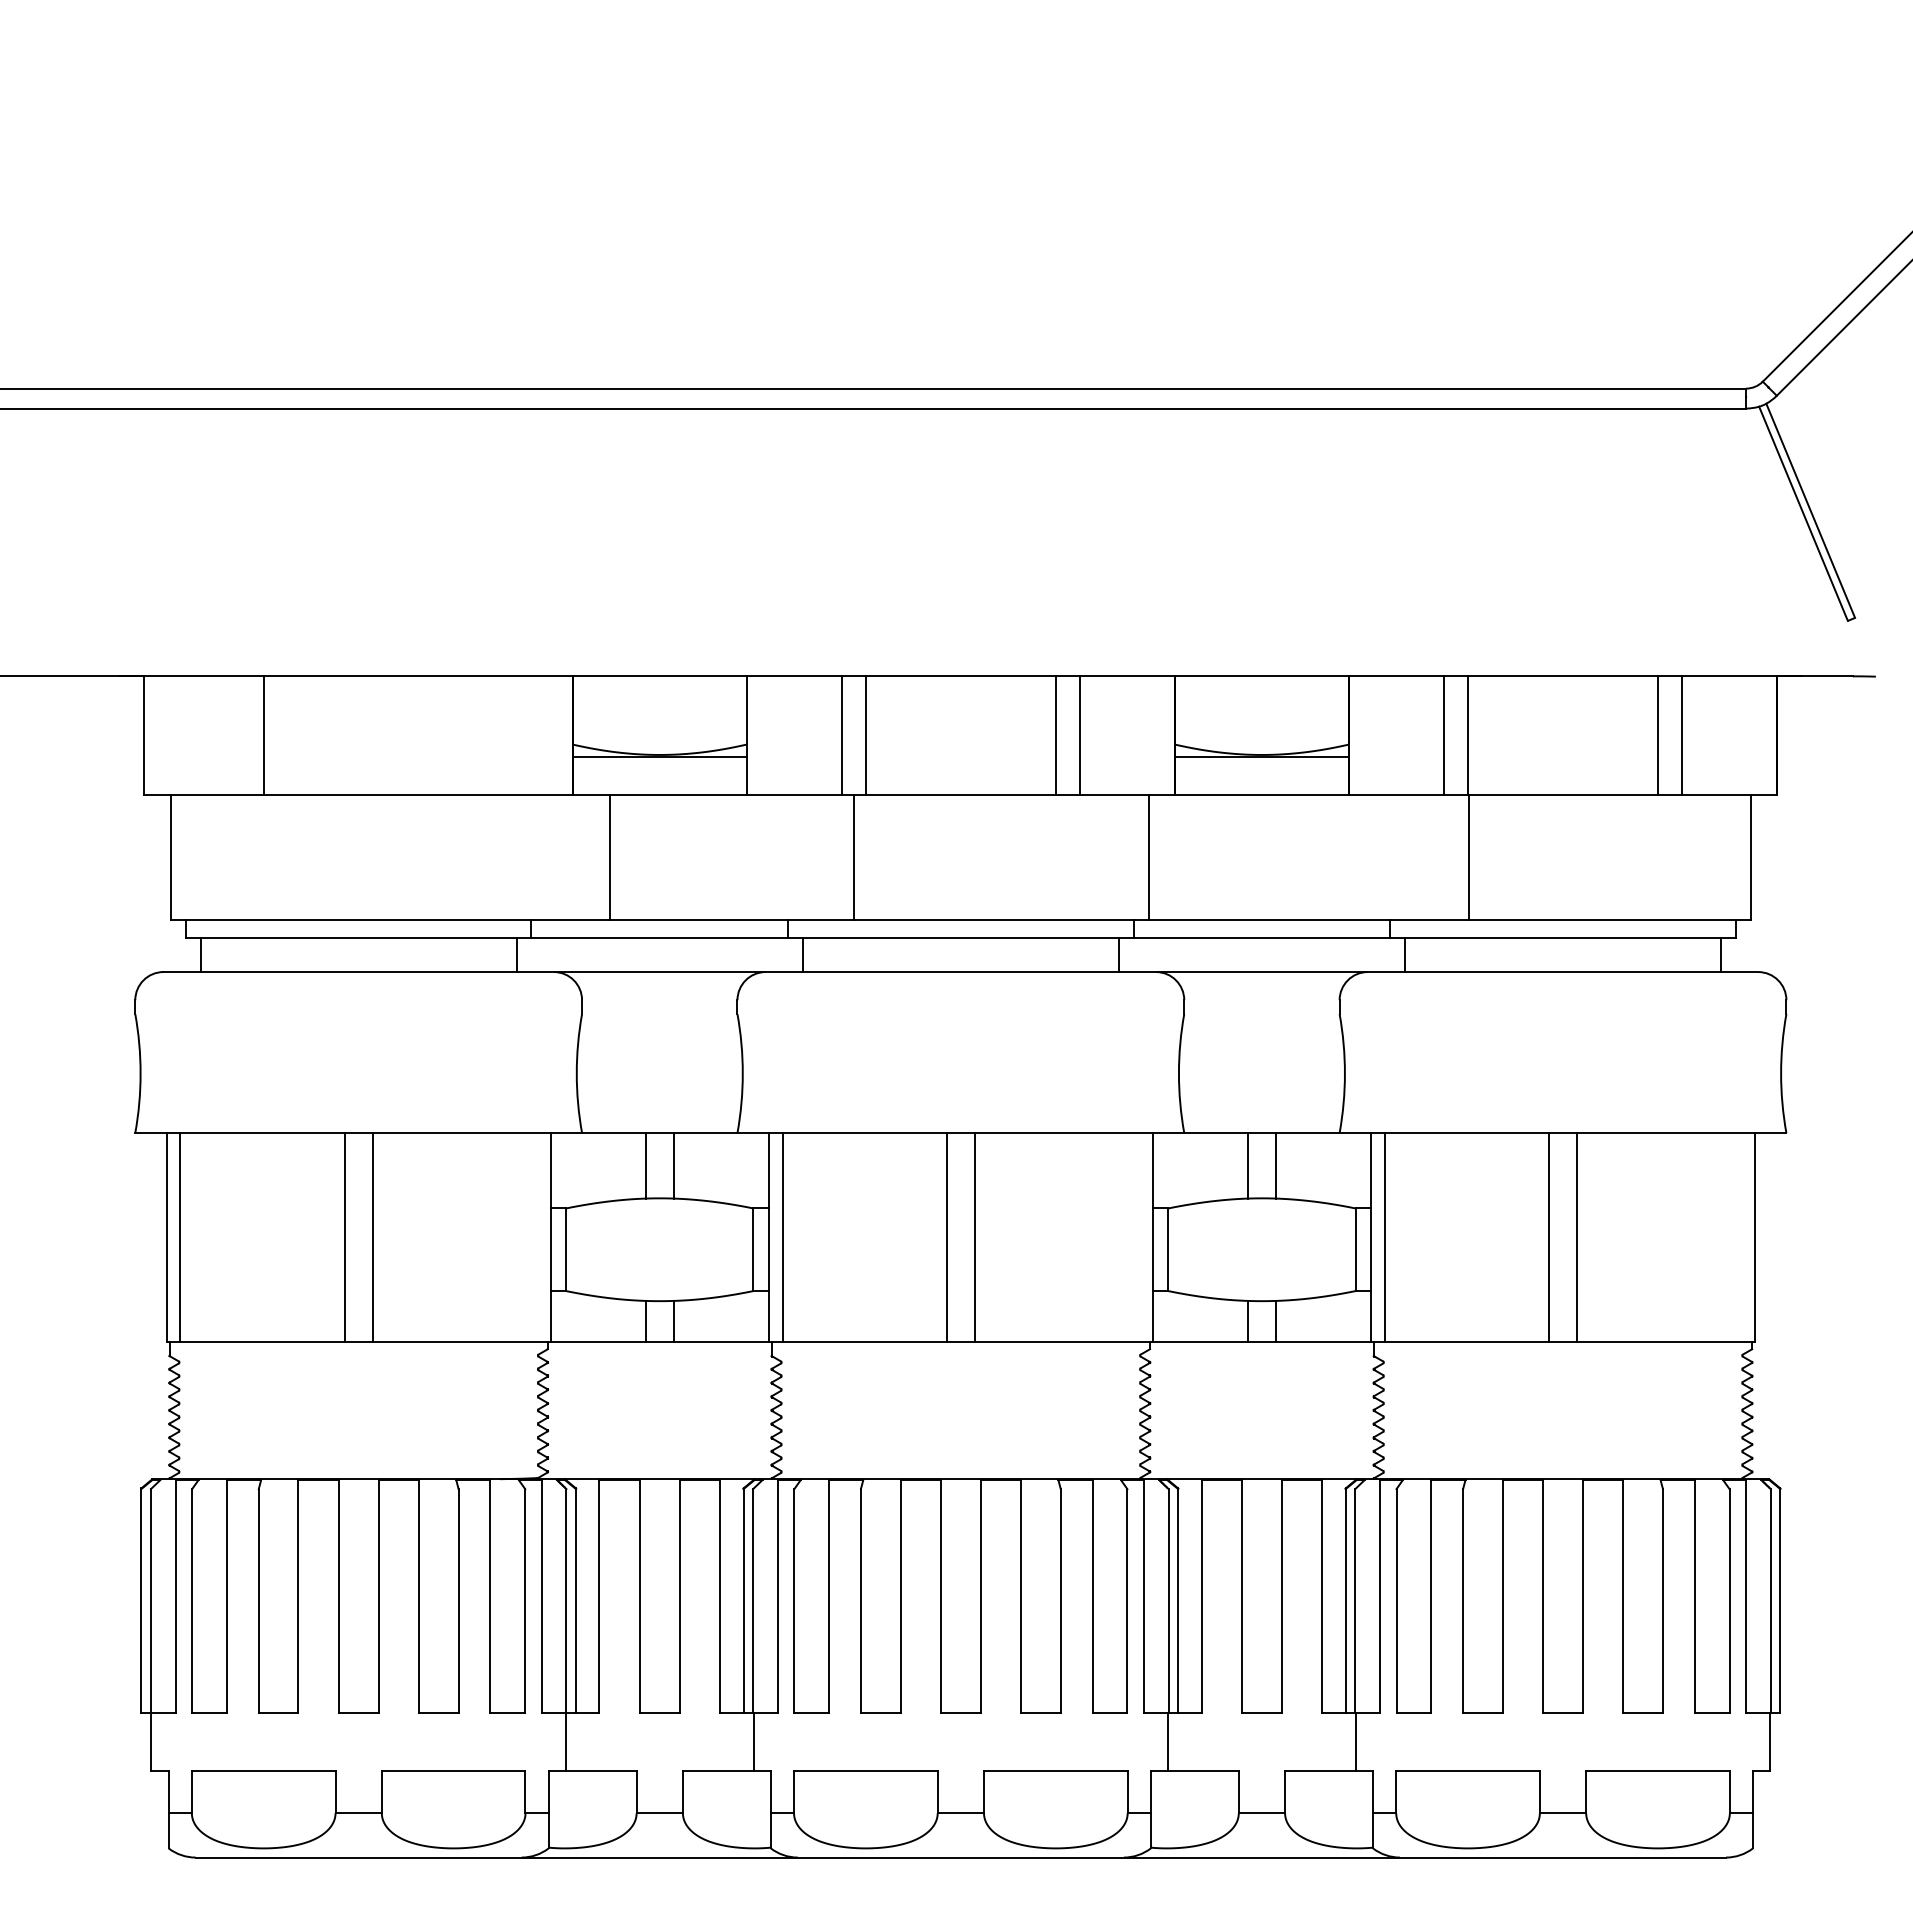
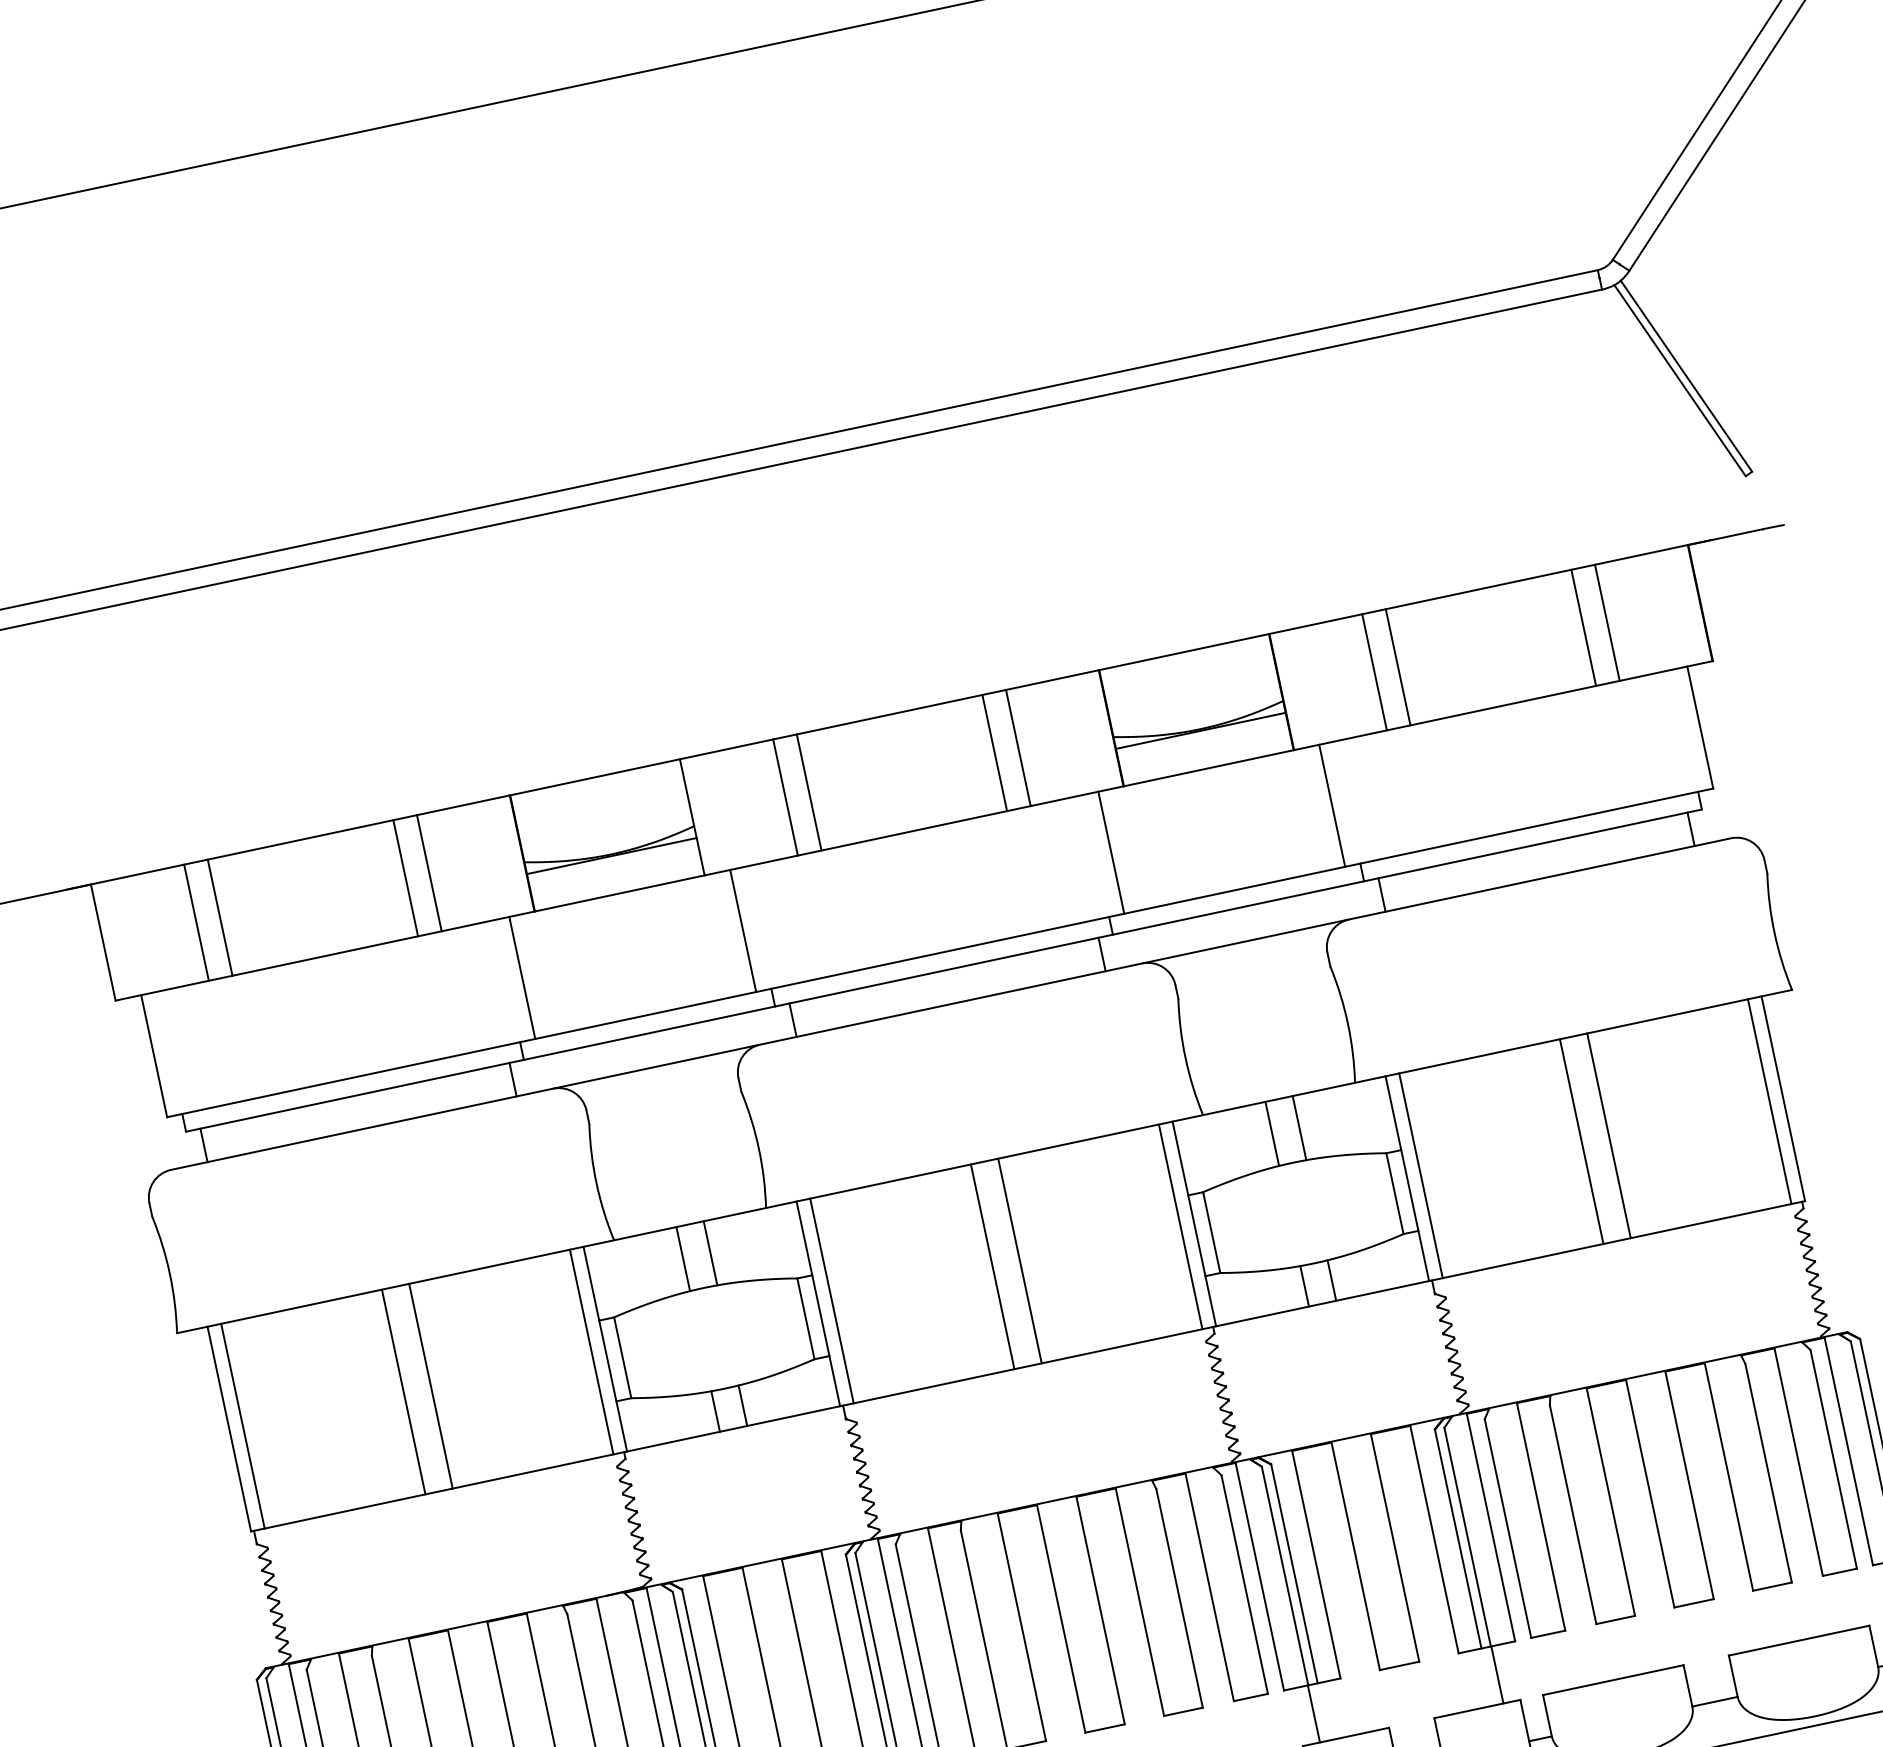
line: (239, 735) -> (196, 922), added
line: (453, 735) -> (405, 878), added
line: (477, 735) -> (429, 873), added
line: (609, 856) -> (521, 977), moved
line: (853, 856) -> (742, 930), moved
line: (1468, 856) -> (1331, 805), moved
line: (536, 1237) -> (591, 1351), added
line: (1139, 1237) -> (1181, 1226), added
line: (1741, 1237) -> (1769, 1101), added

